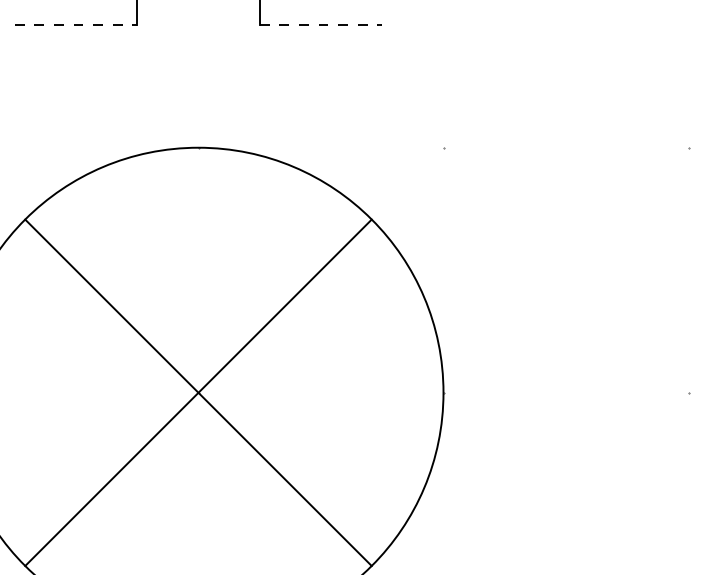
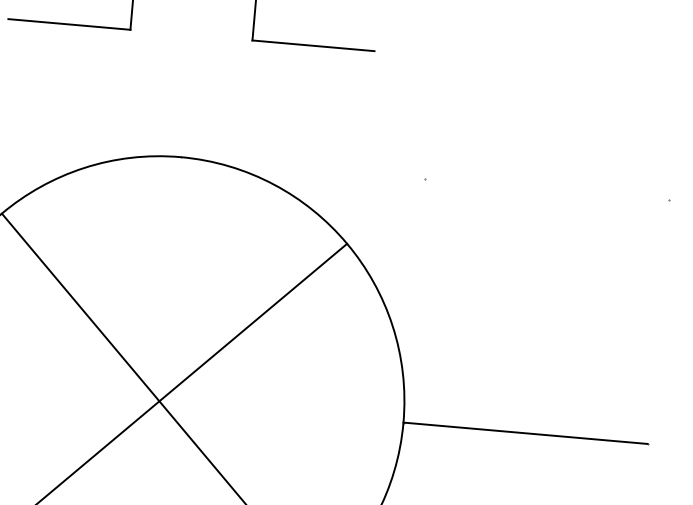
line: (76, 25) -> (69, 24), dashed -> solid
line: (321, 25) -> (313, 46), dashed -> solid
line: (565, 392) -> (525, 432), added

